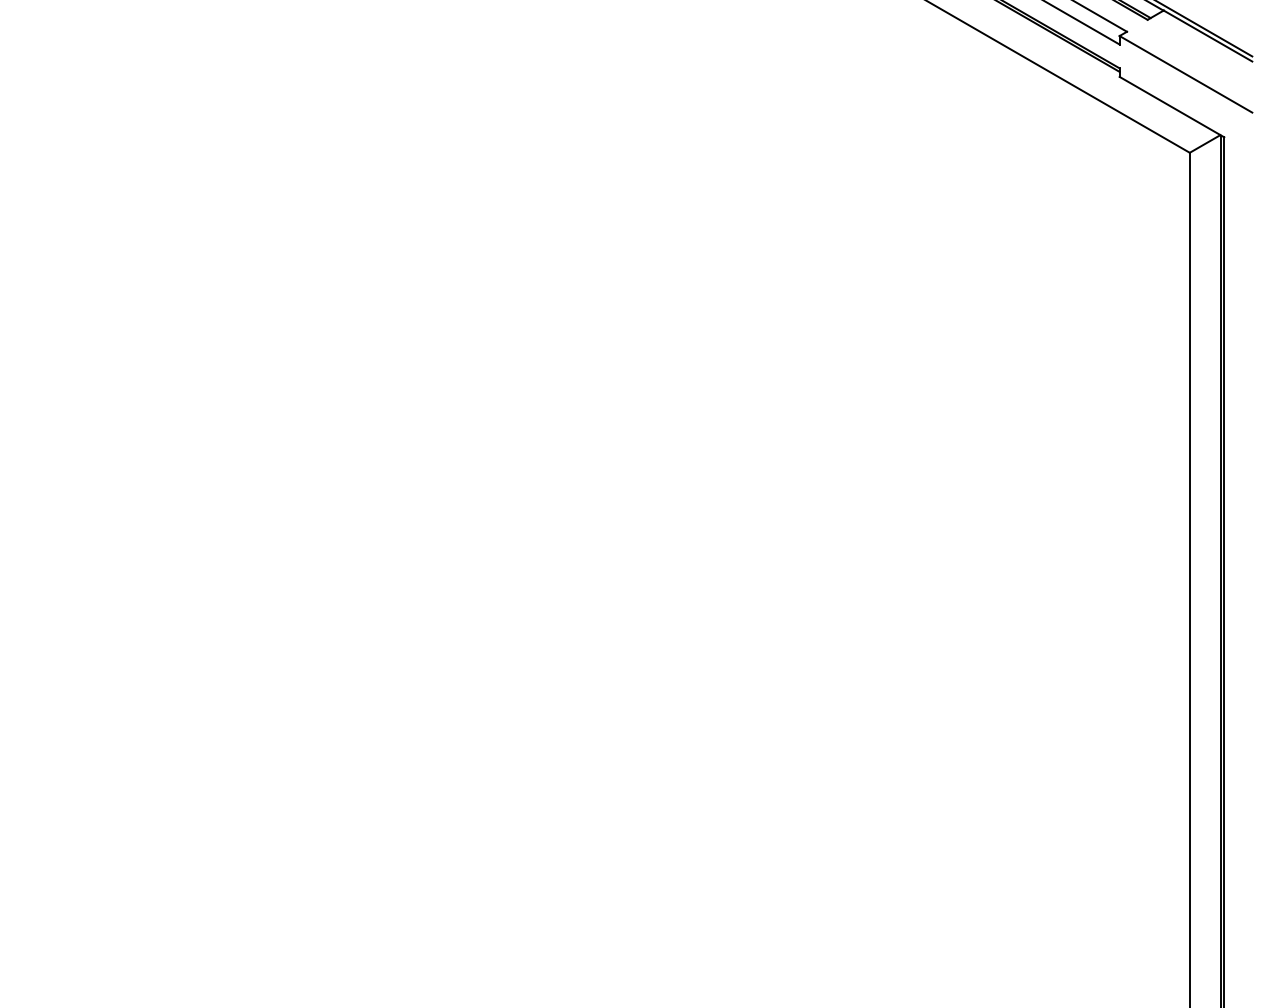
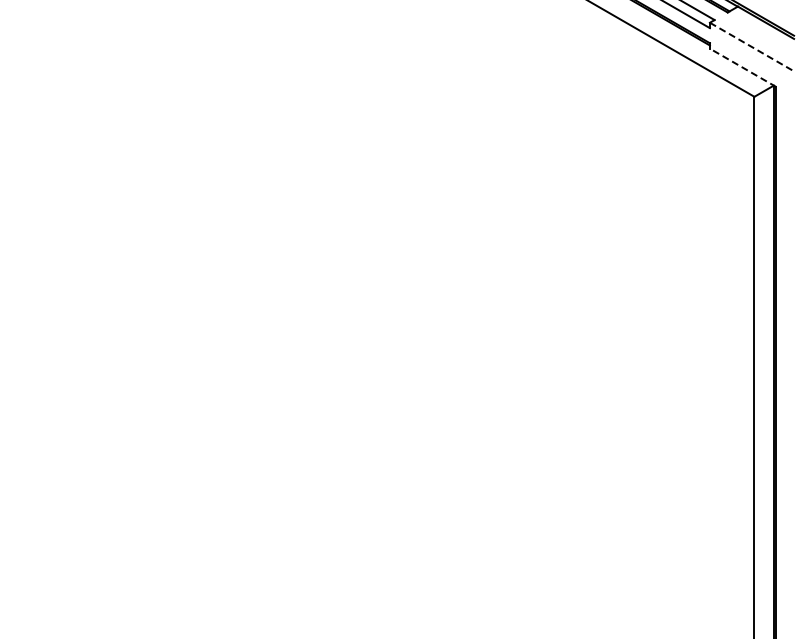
line: (1186, 75) -> (752, 47), solid -> dashed
line: (1170, 106) -> (742, 67), solid -> dashed

